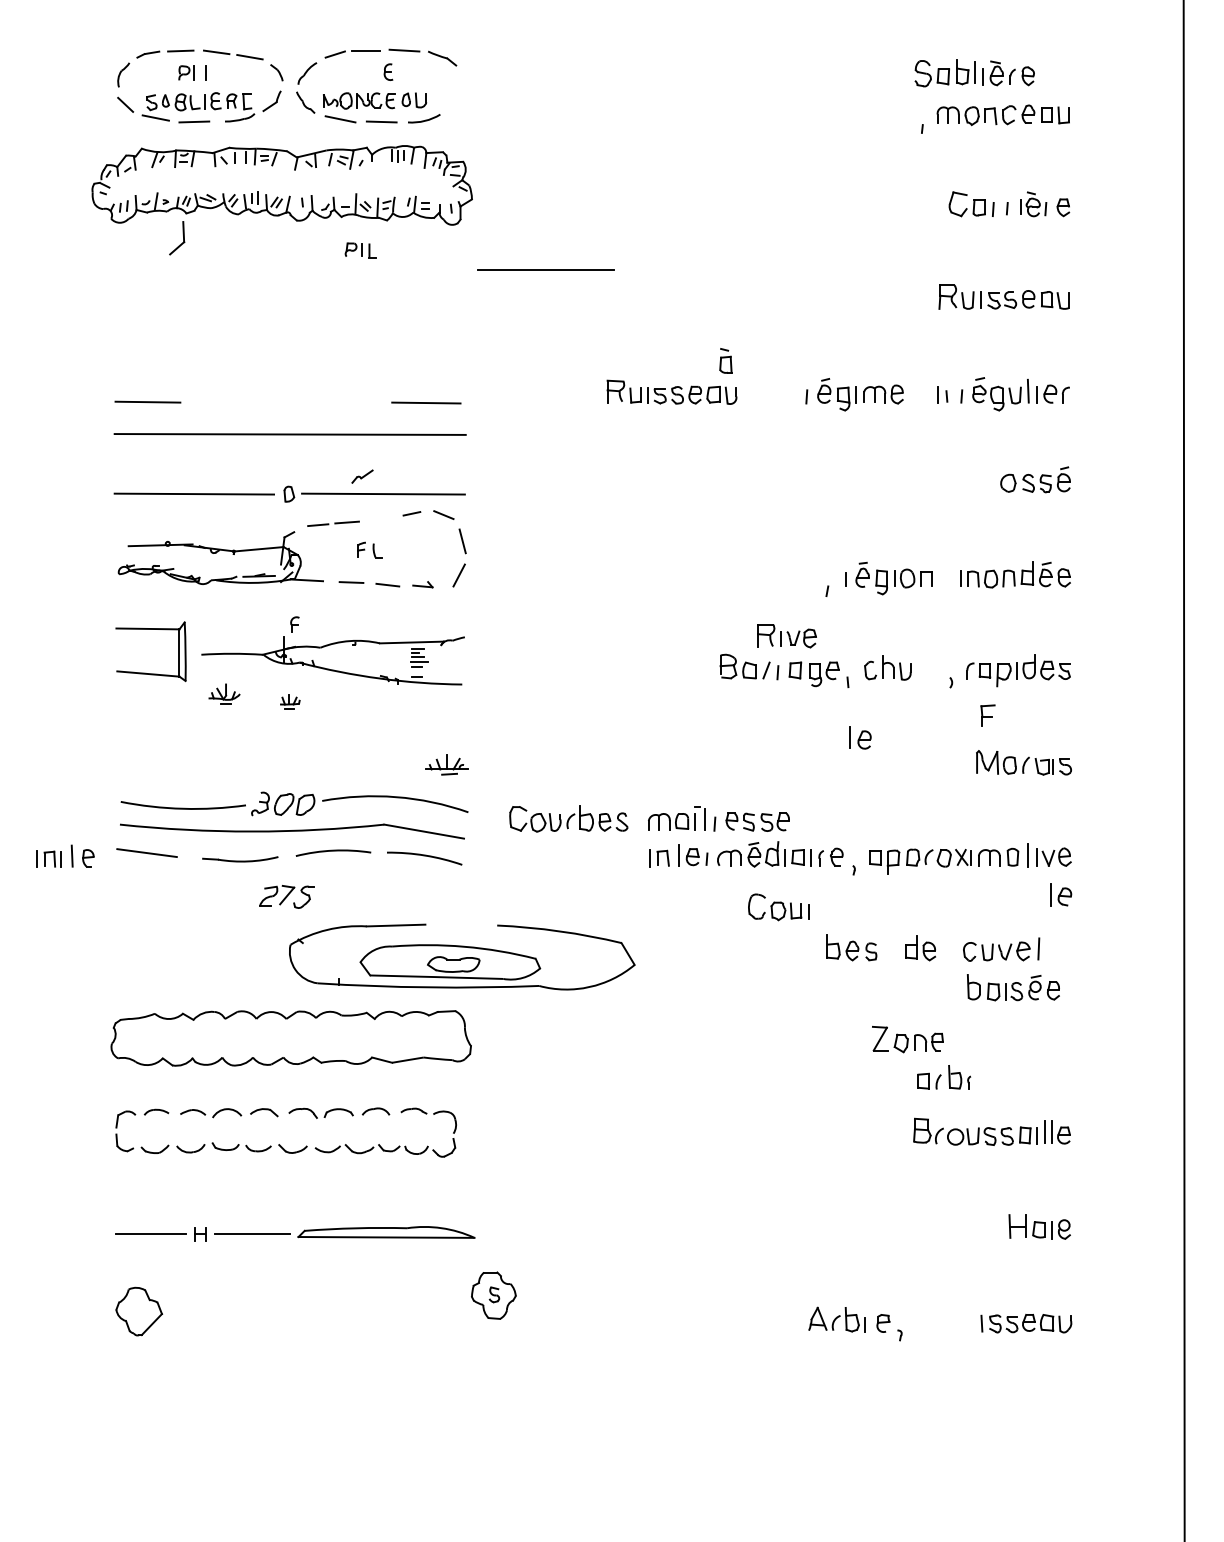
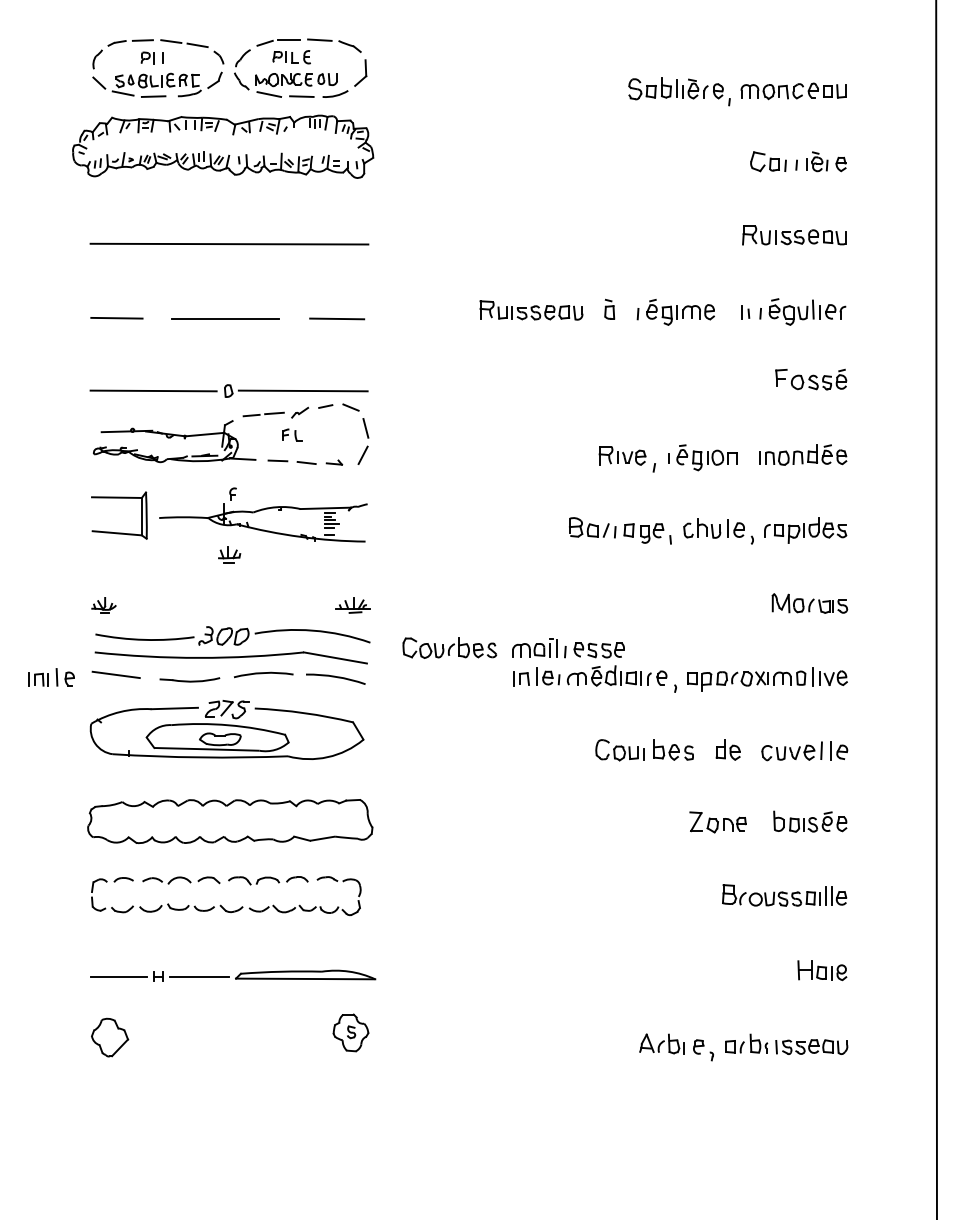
part: (974, 73) -> (675, 89), moved
part: (177, 238) -> (360, 73), moved
part: (360, 250) -> (285, 57), moved
line: (545, 269) -> (224, 318), moved
part: (725, 360) -> (609, 309), moved
line: (289, 434) -> (228, 244), moved
part: (362, 476) -> (300, 412), moved
part: (786, 636) -> (622, 456), moved
part: (224, 693) -> (103, 604), moved
part: (289, 701) -> (228, 555), size x1.43
part: (987, 715) -> (781, 377), moved
part: (860, 737) -> (735, 528), moved
part: (1061, 894) -> (839, 750), moved
part: (778, 907) -> (619, 750), moved
part: (462, 956) -> (227, 733), moved
part: (1013, 987) -> (810, 821), moved
part: (944, 1077) -> (747, 1043), moved
part: (493, 1295) -> (350, 1032), moved

